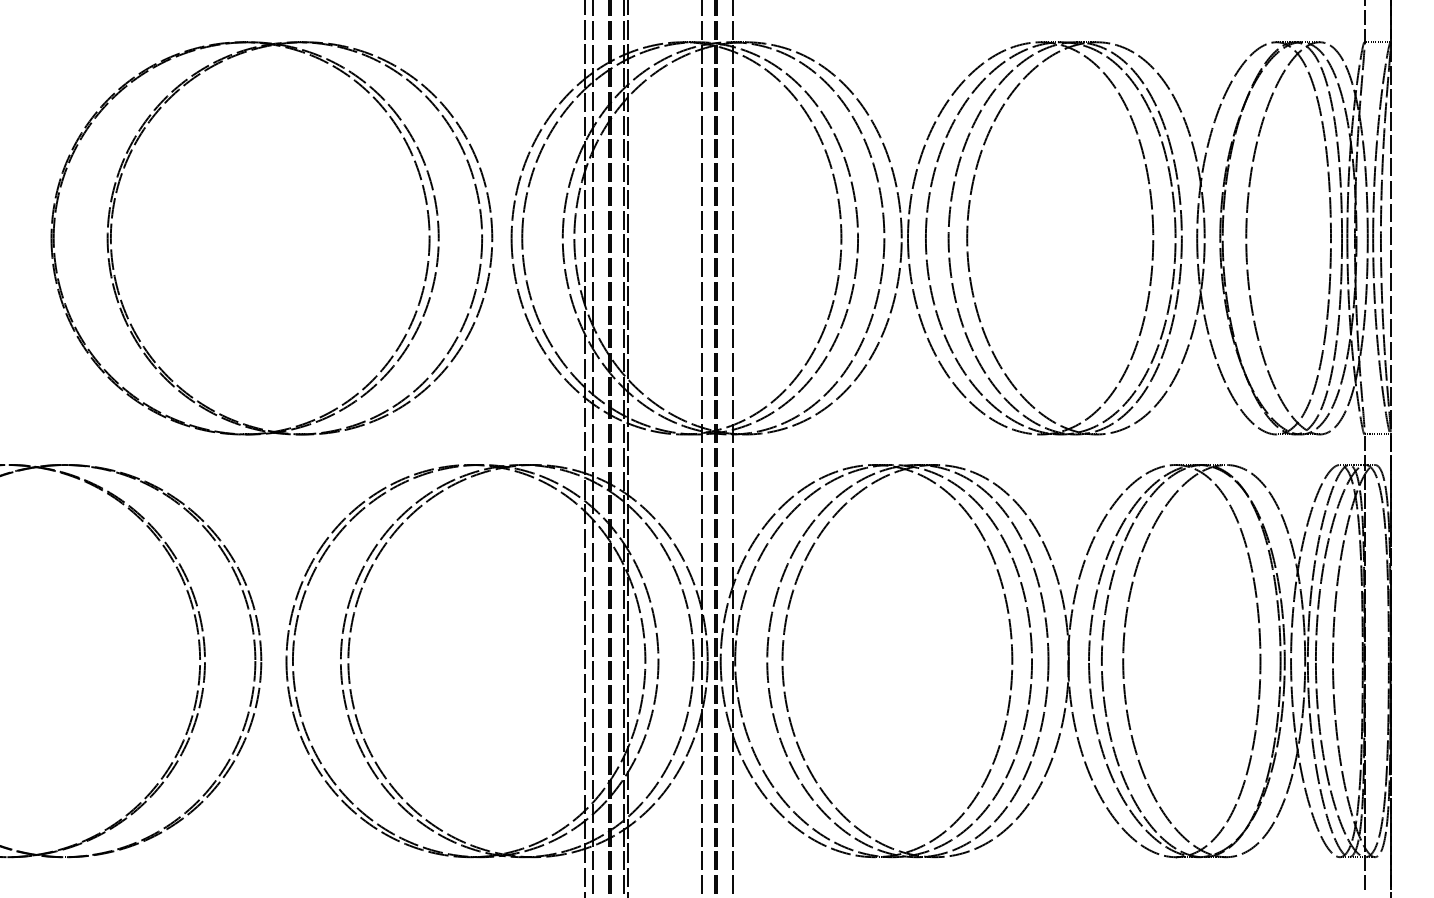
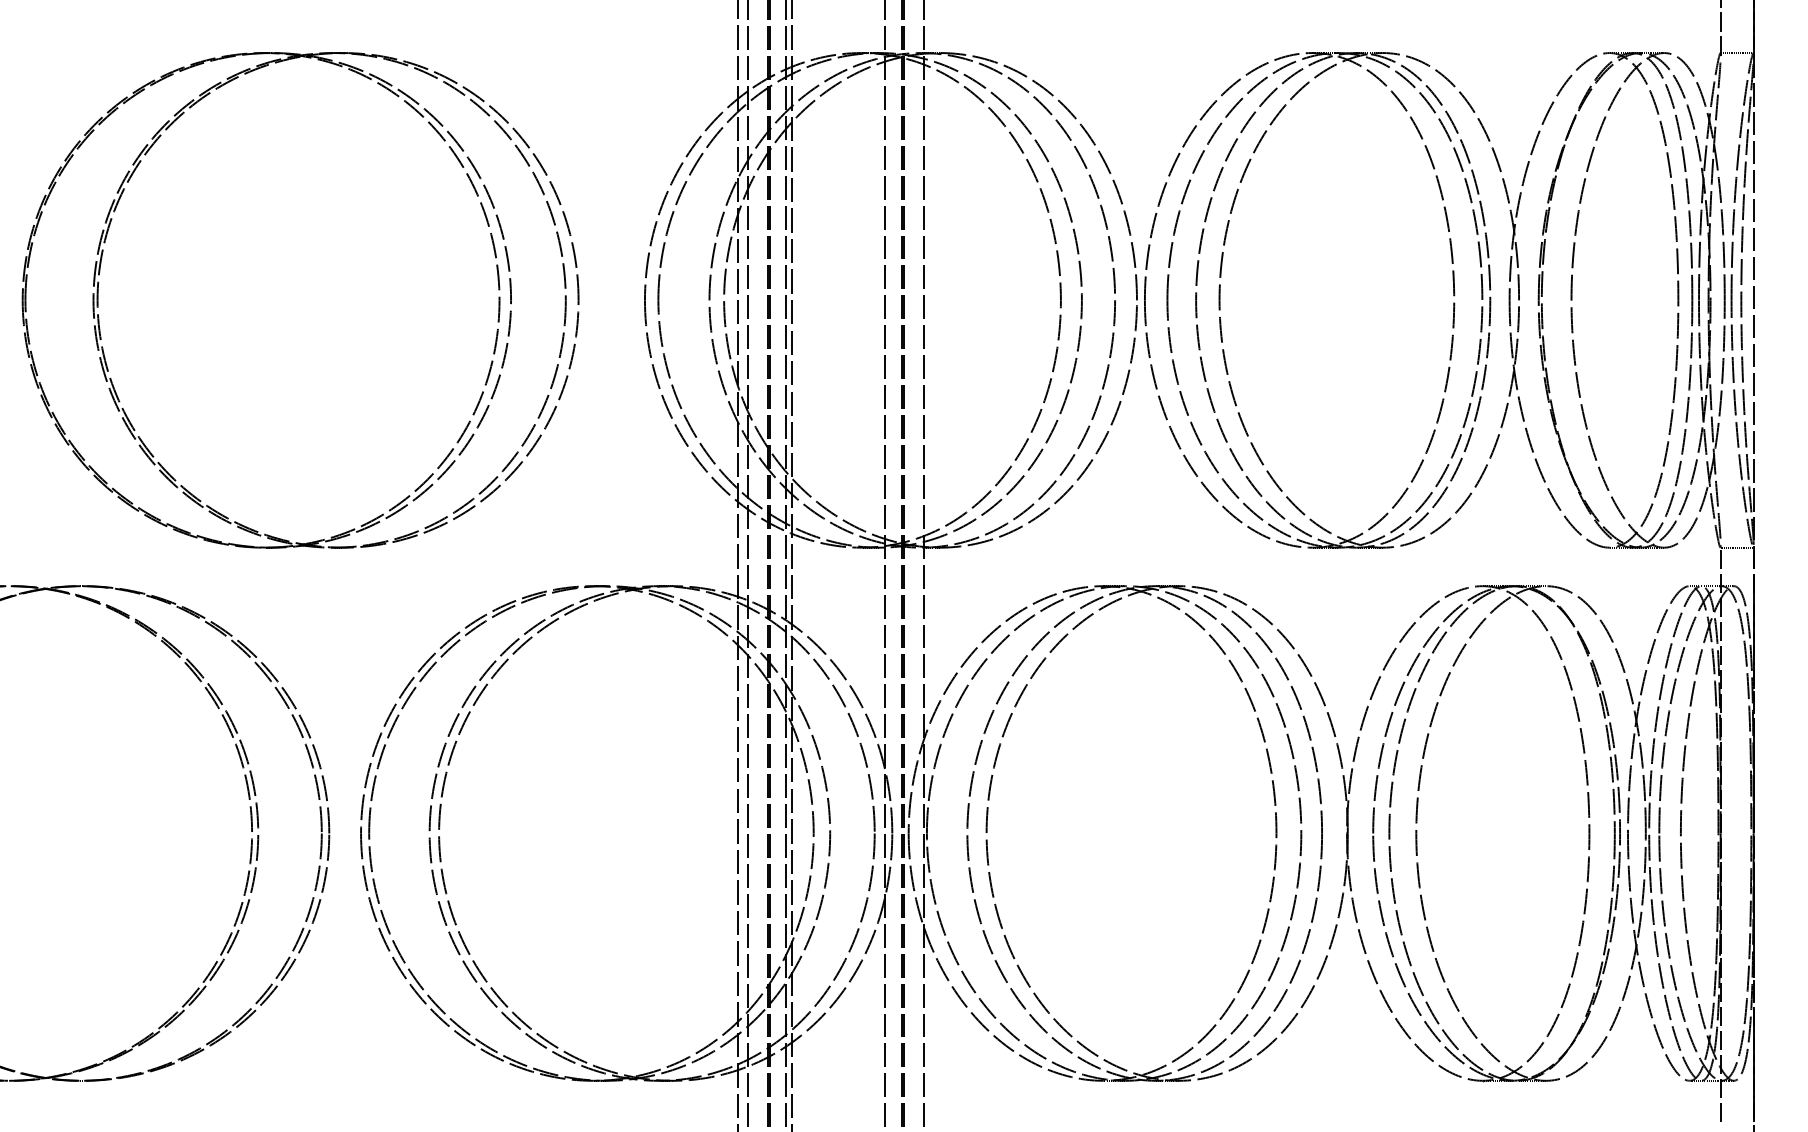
part: (428, 238) -> (498, 300), moved

